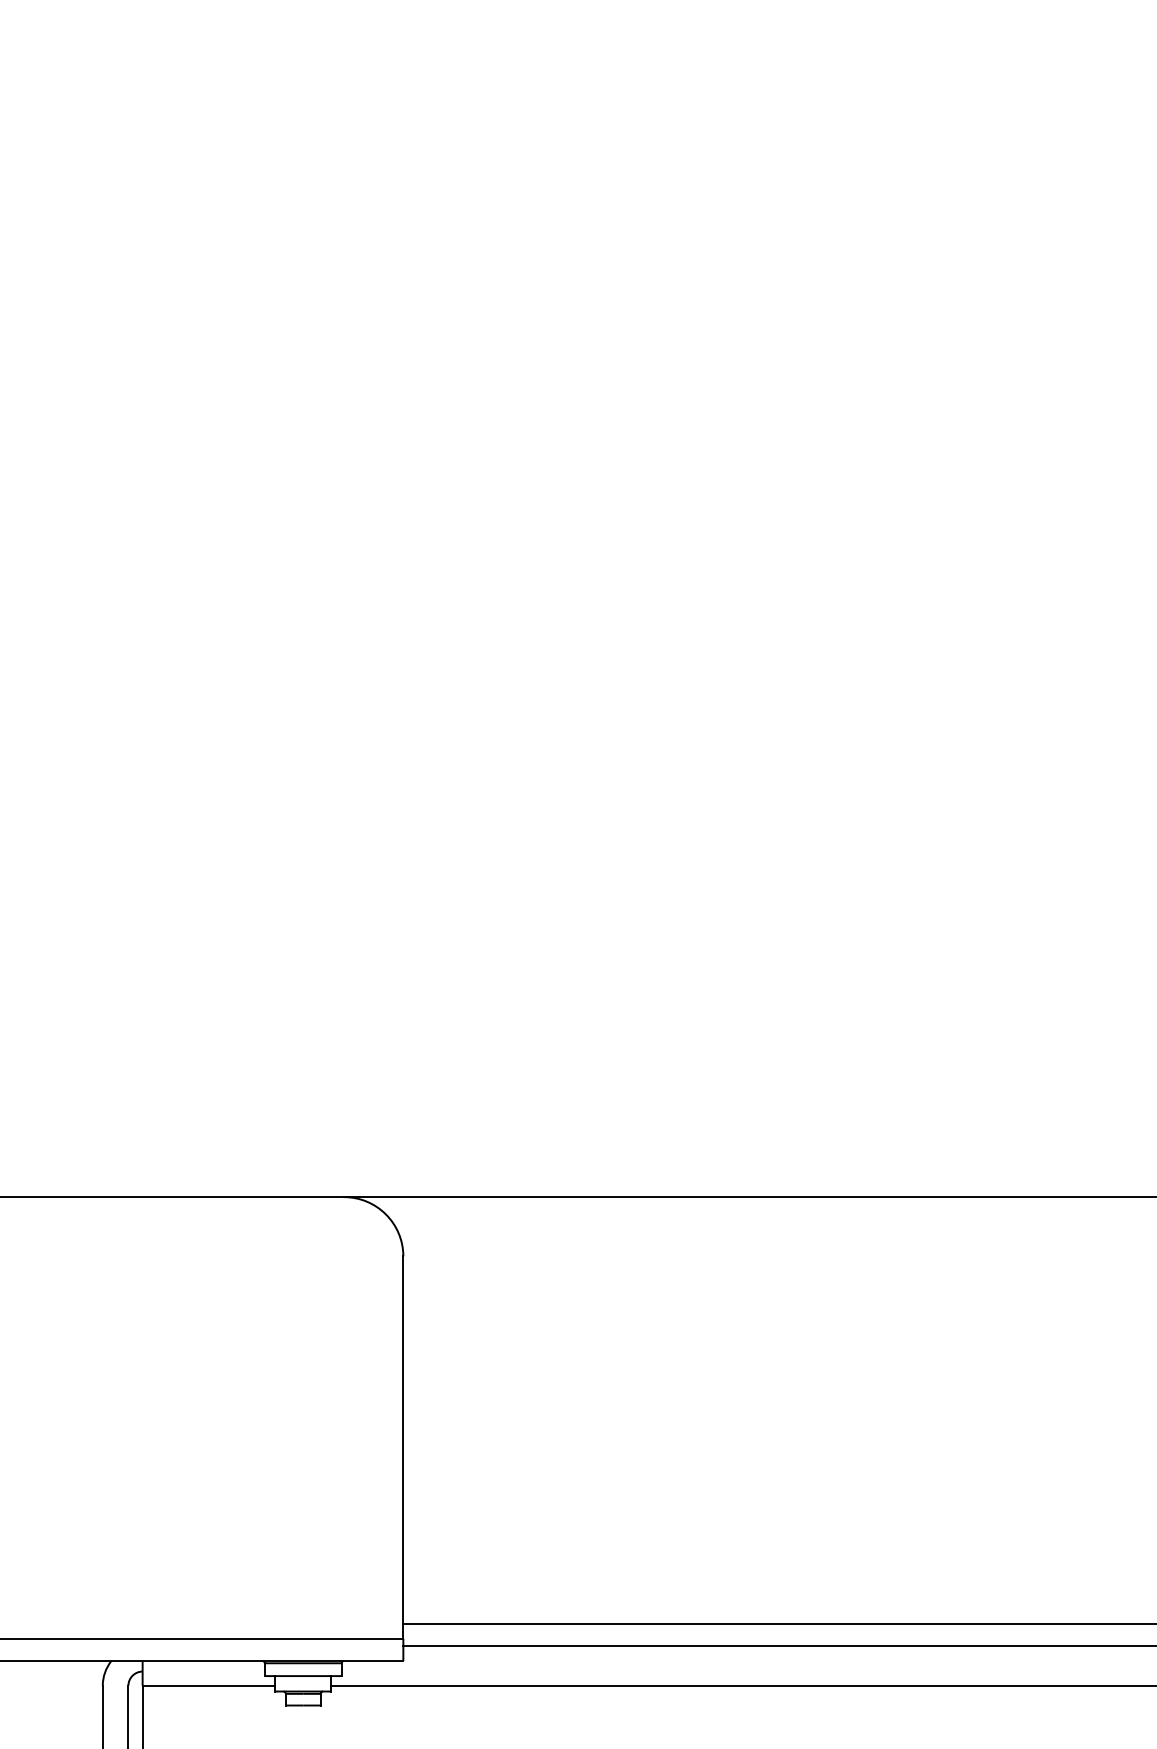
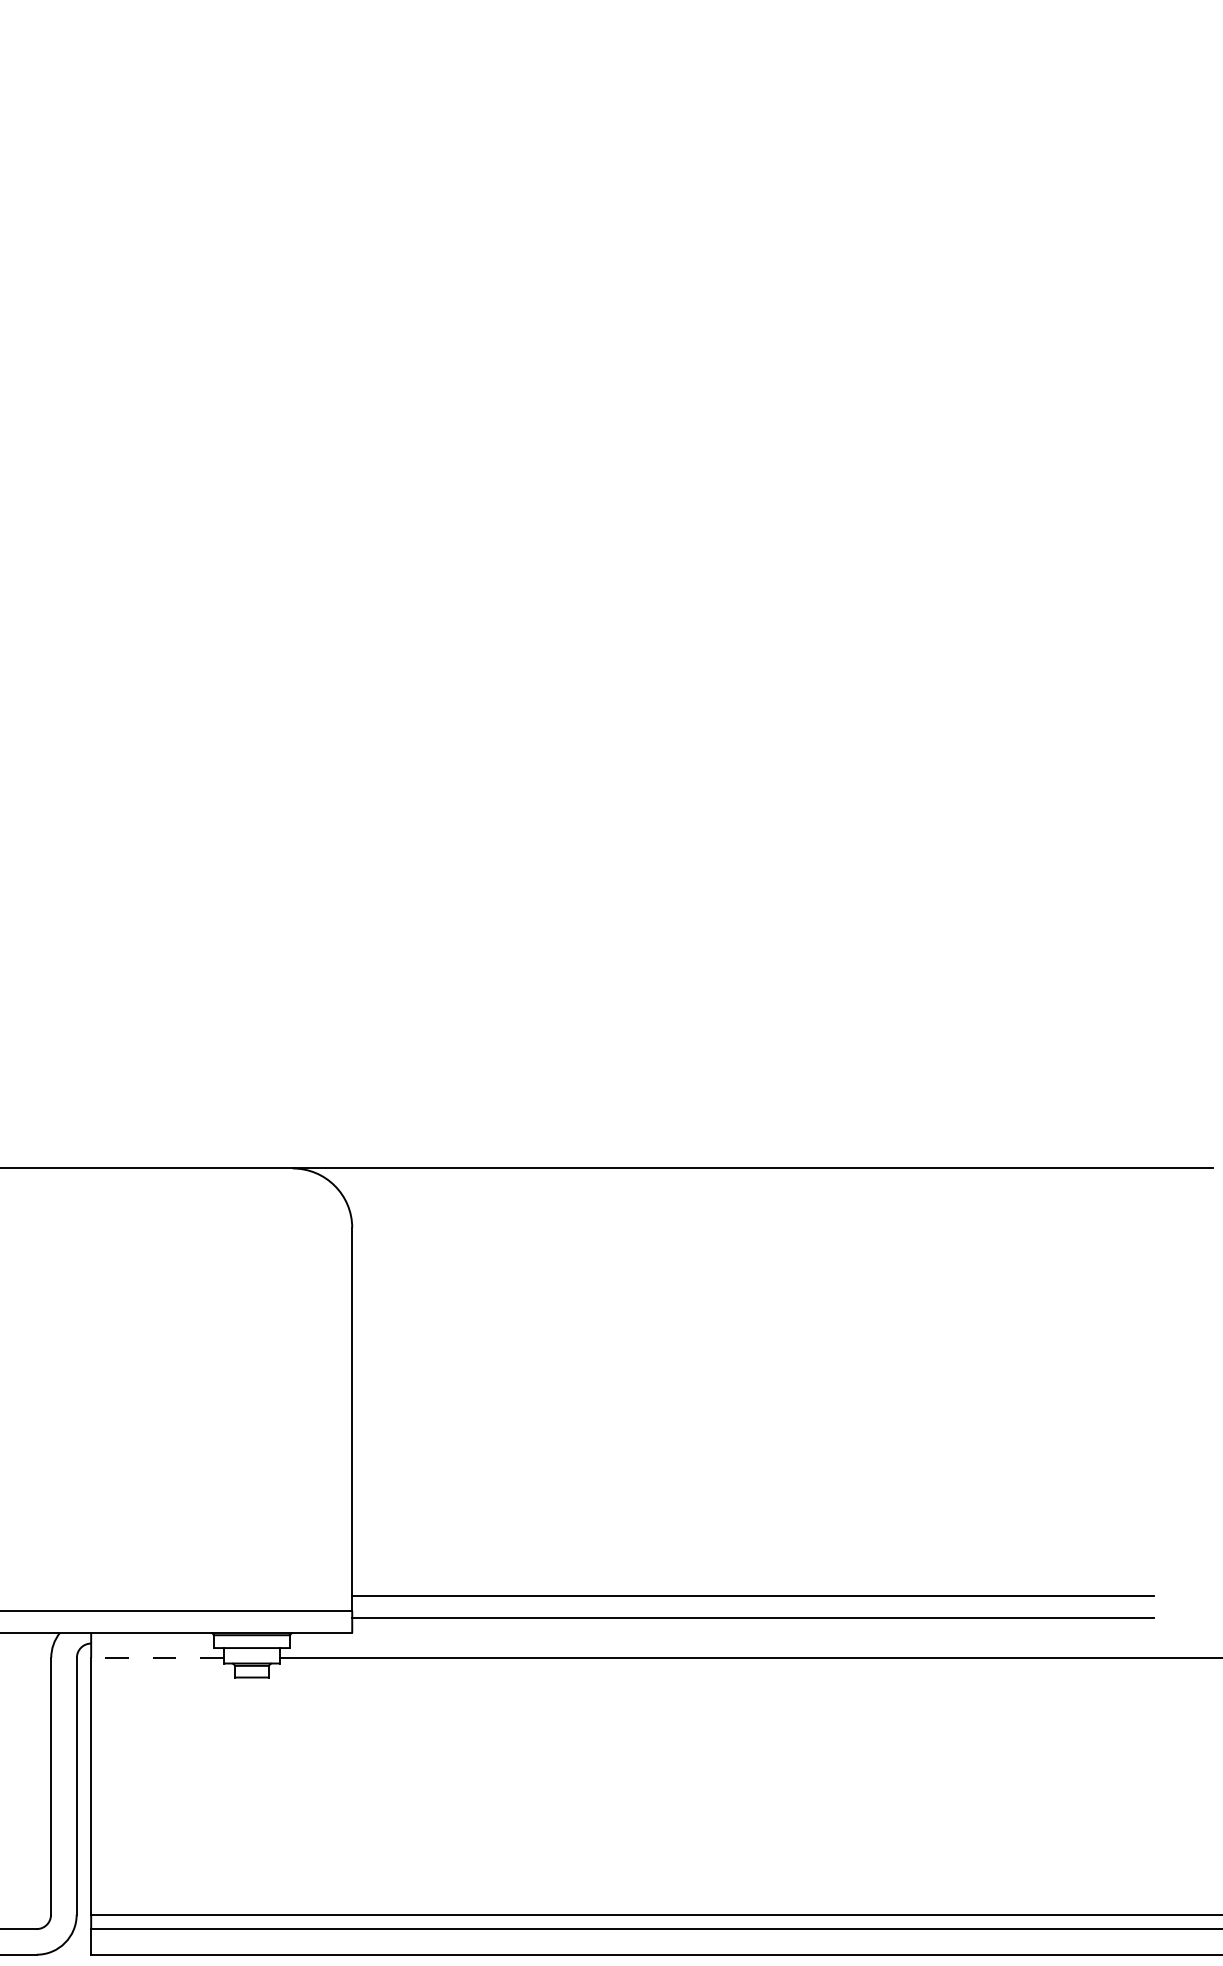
line: (208, 1685) -> (157, 1657), solid -> dashed

